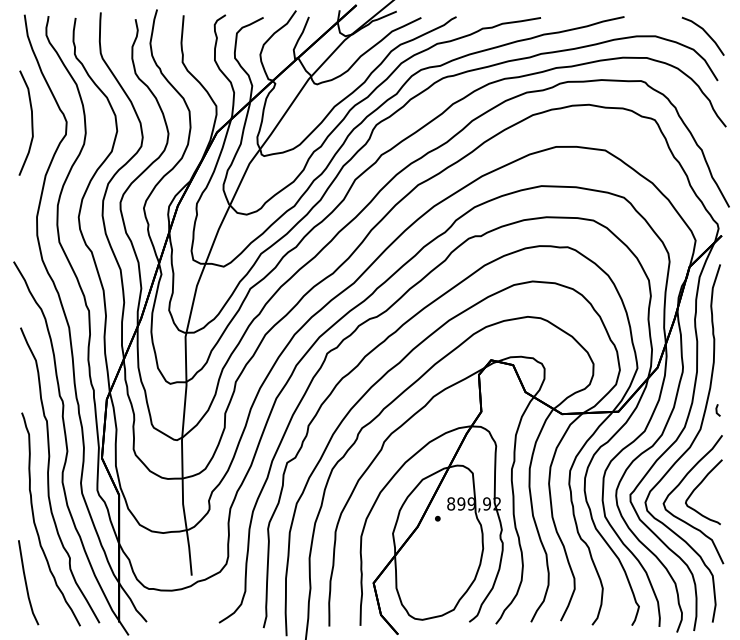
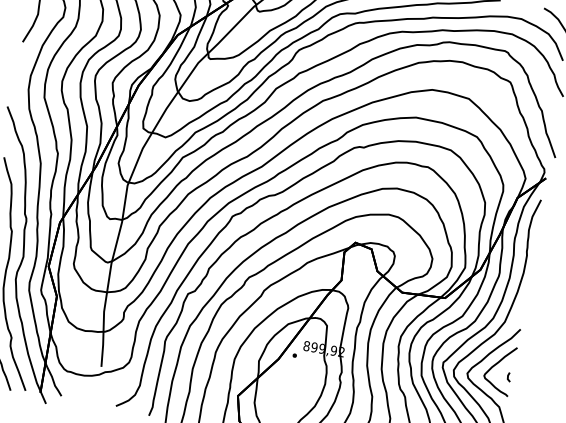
line: (717, 410) -> (508, 377), moved

